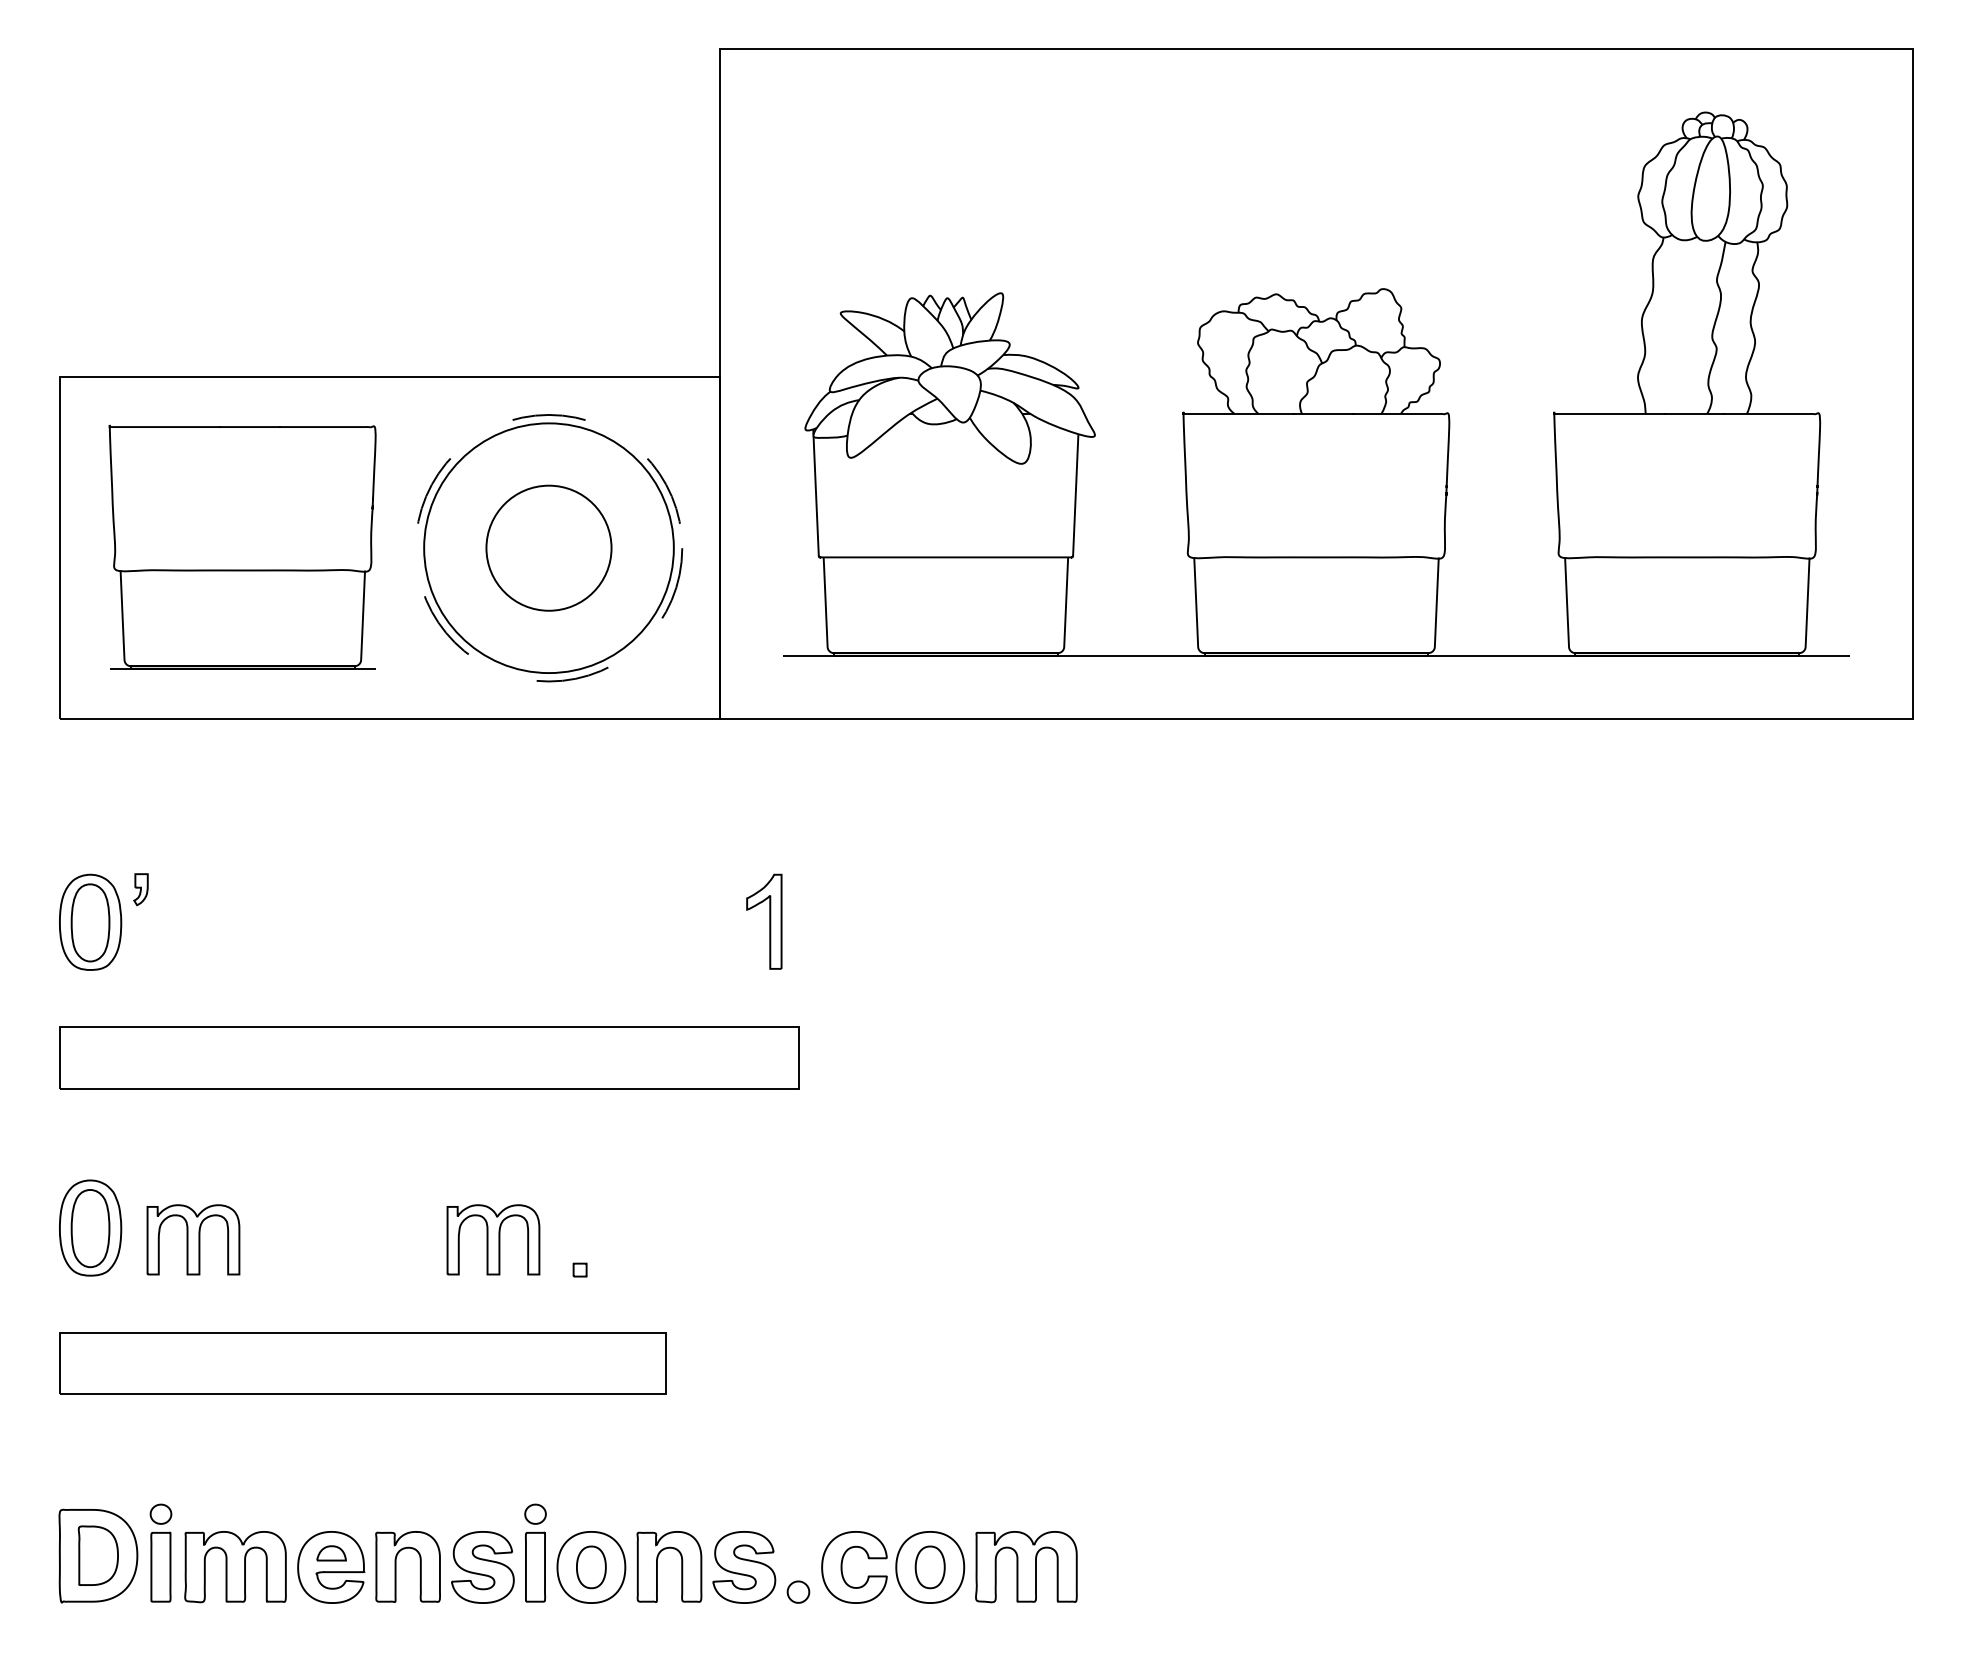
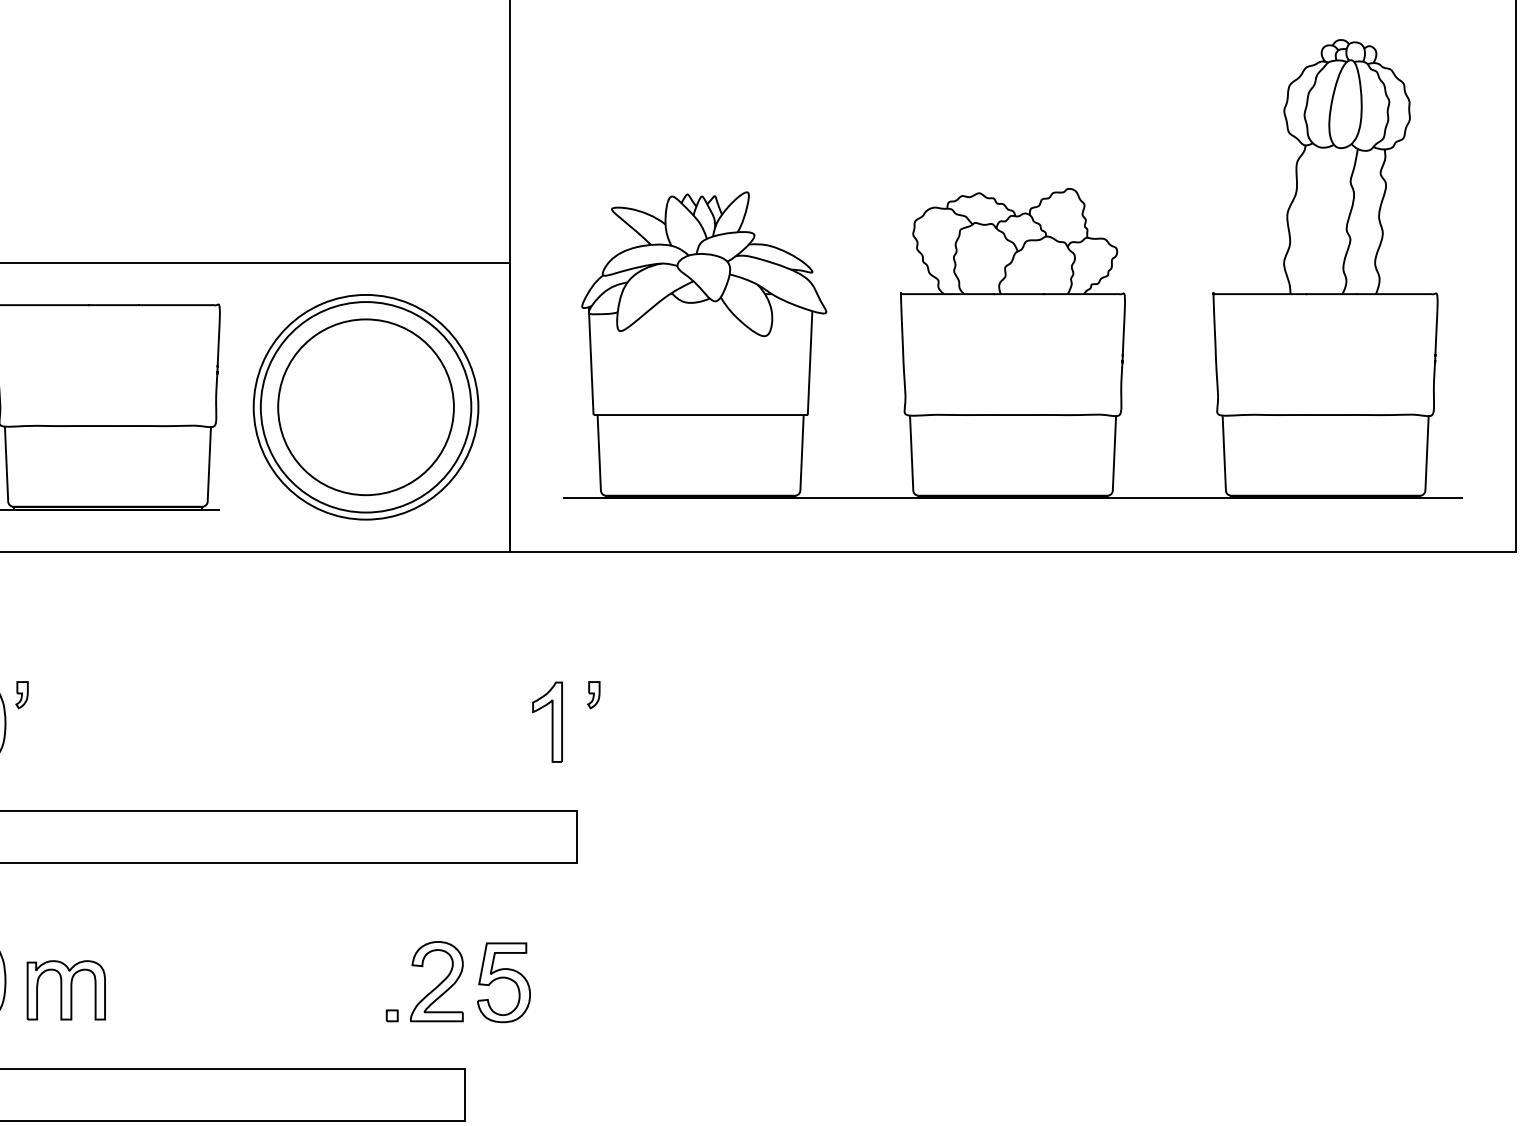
circle: (548, 547) -> (365, 406), dashed -> solid
circle: (548, 547) -> (365, 406), size x1.67
part: (818, 889) -> (593, 694), added
part: (632, 1229) -> (436, 981), added
part: (712, 1230) -> (503, 982), added
part: (493, 1239) -> (319, 990), removed

